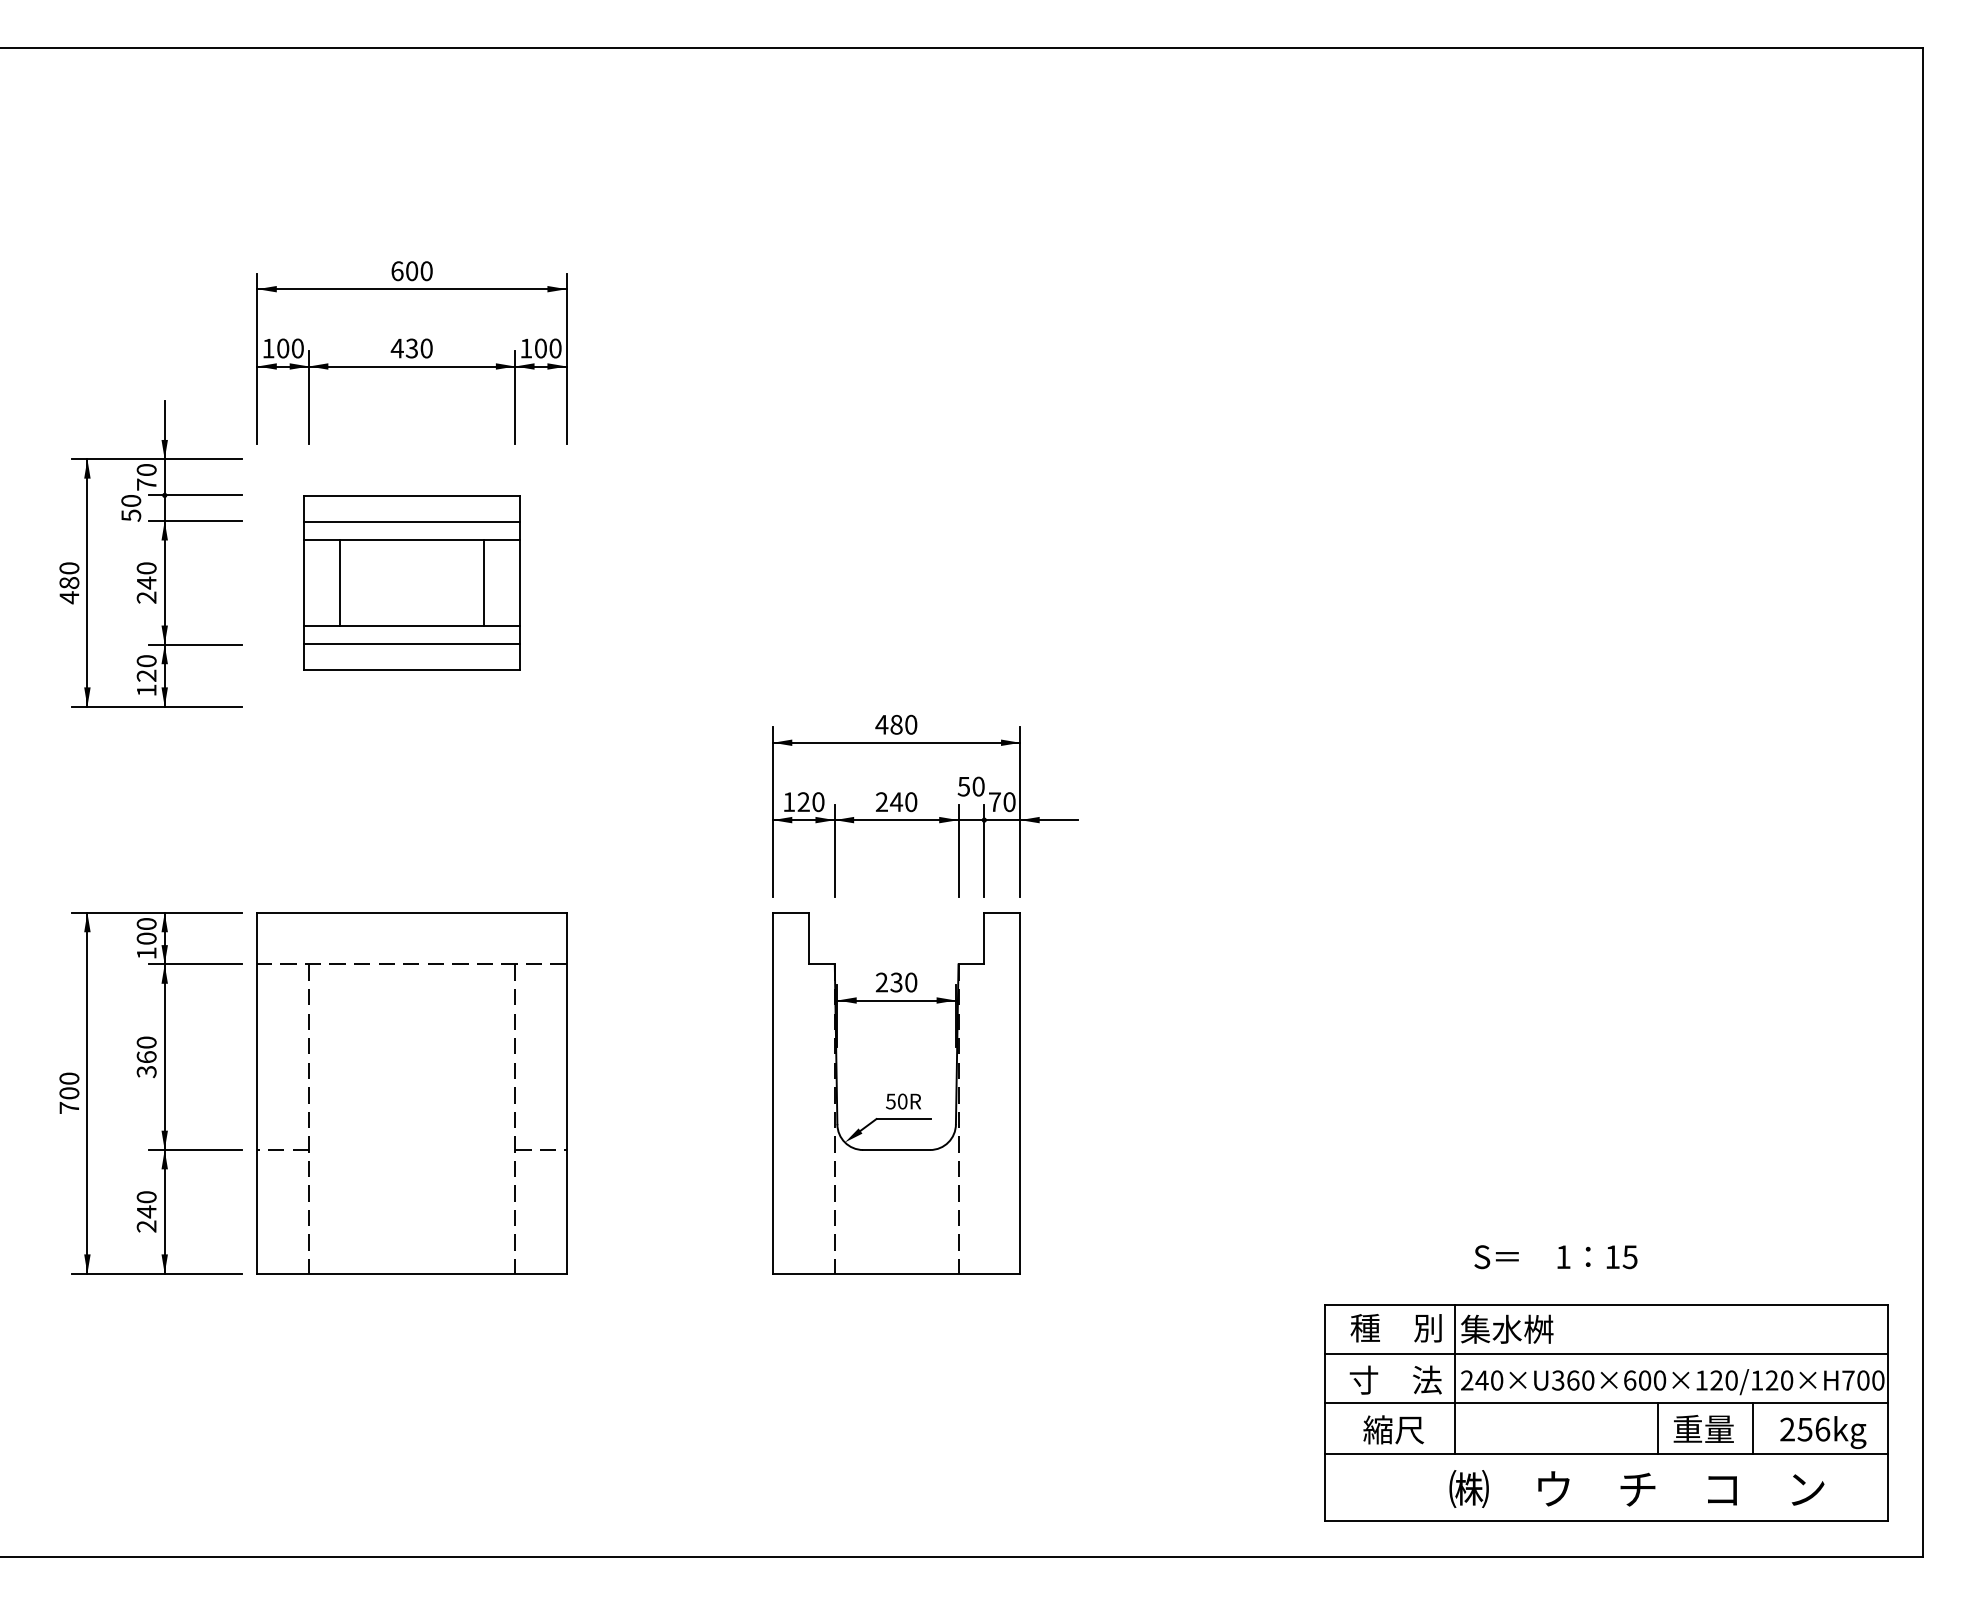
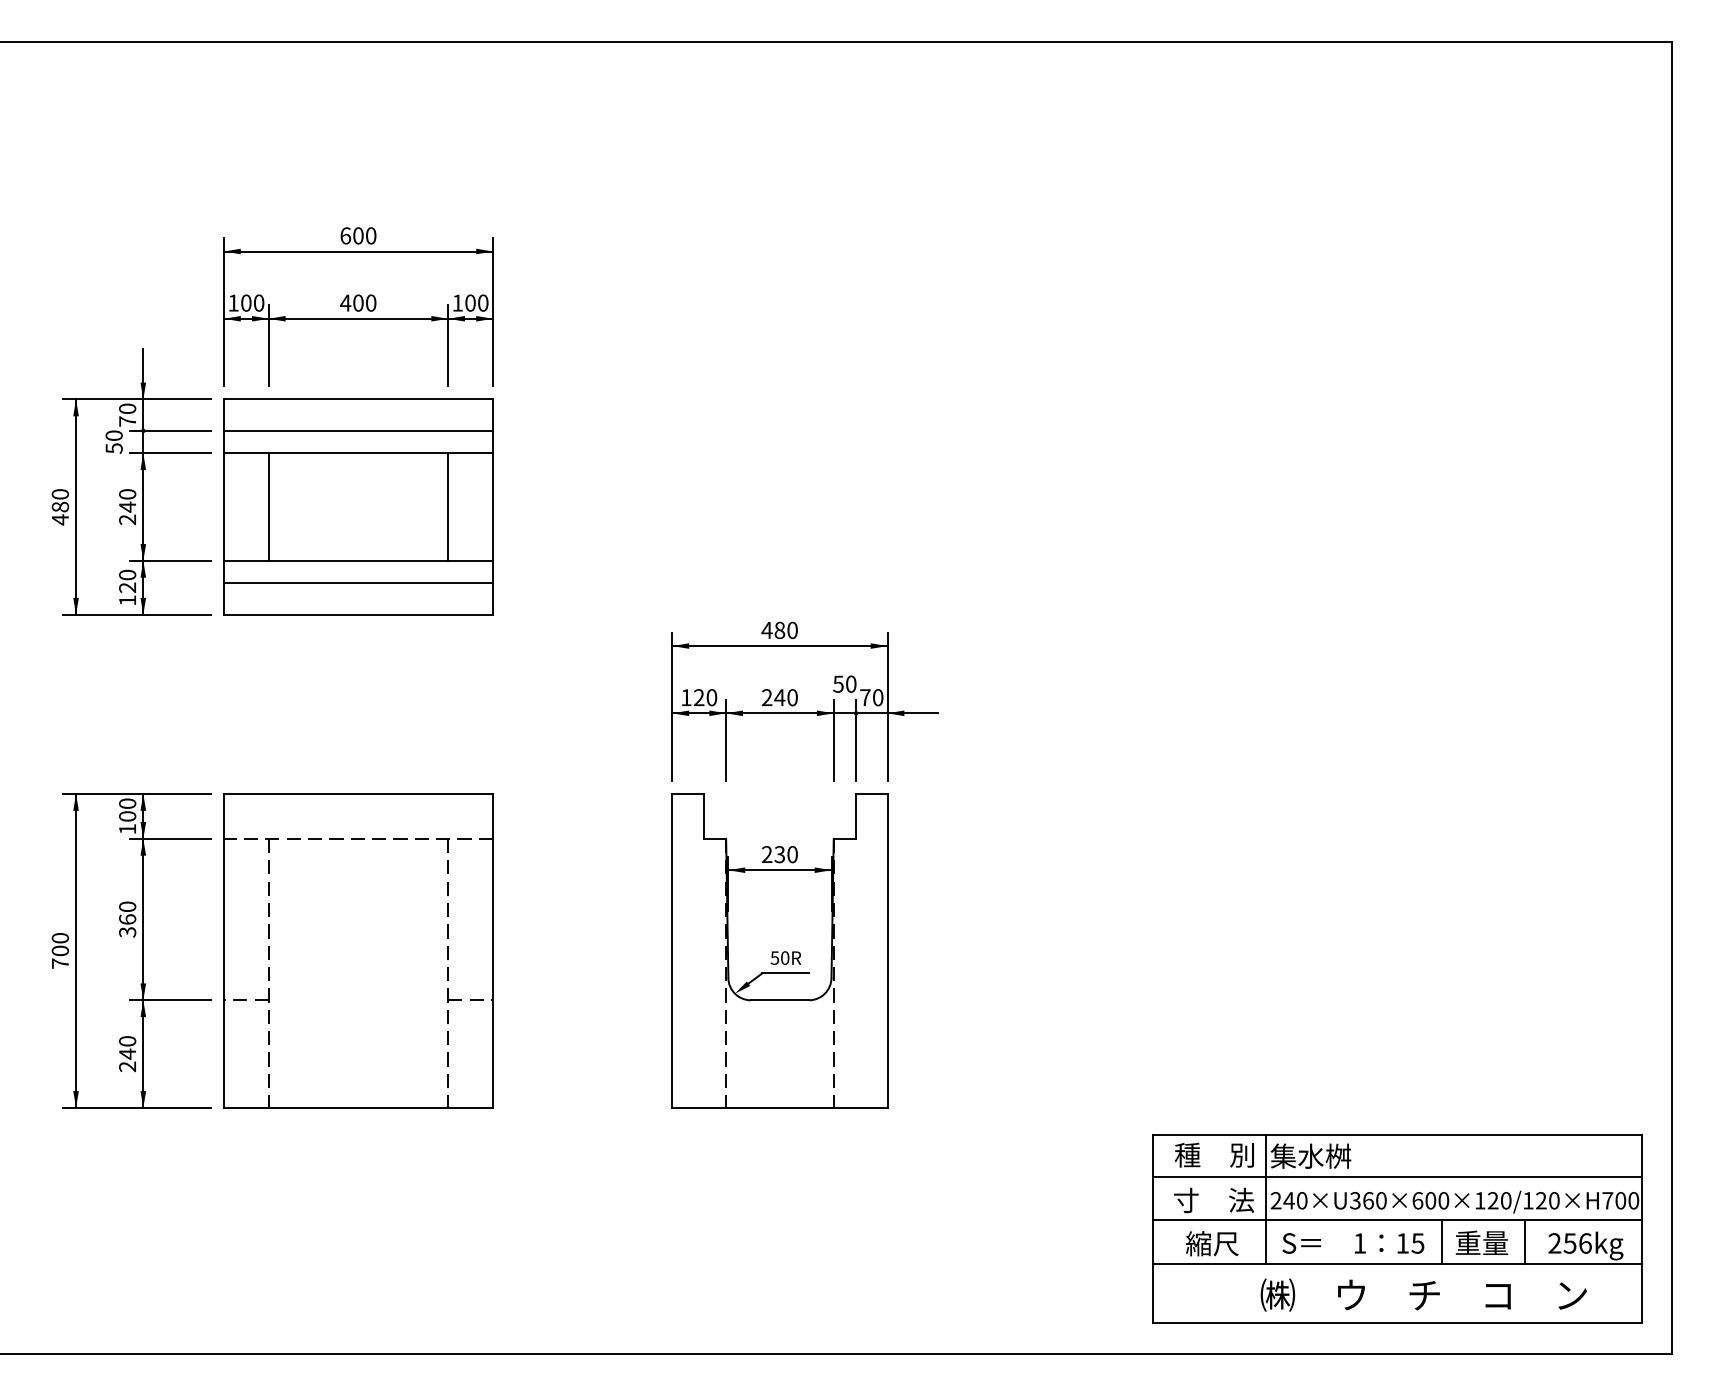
text: (412, 347) -> (358, 302), 430 -> 400
part: (412, 582) -> (358, 506), size x1.43
text: (1556, 1257) -> (1353, 1243), moved

